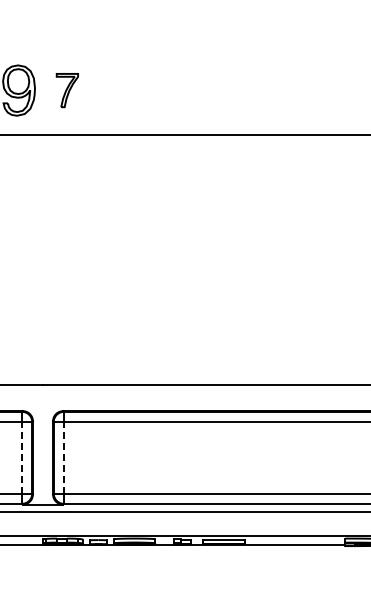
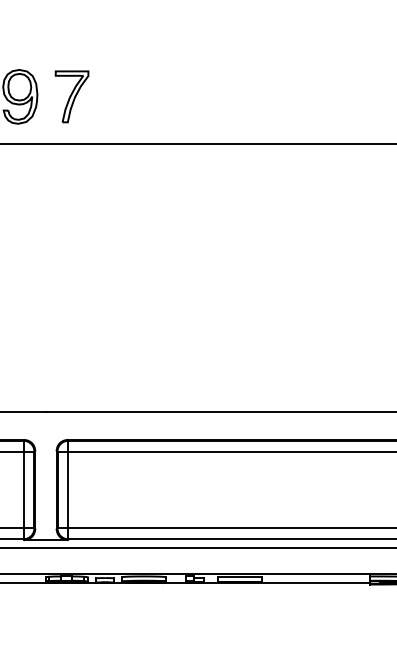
part: (67, 90) -> (72, 96), size x1.43
line: (22, 457) -> (24, 489), dashed -> solid
line: (63, 457) -> (67, 489), dashed -> solid

